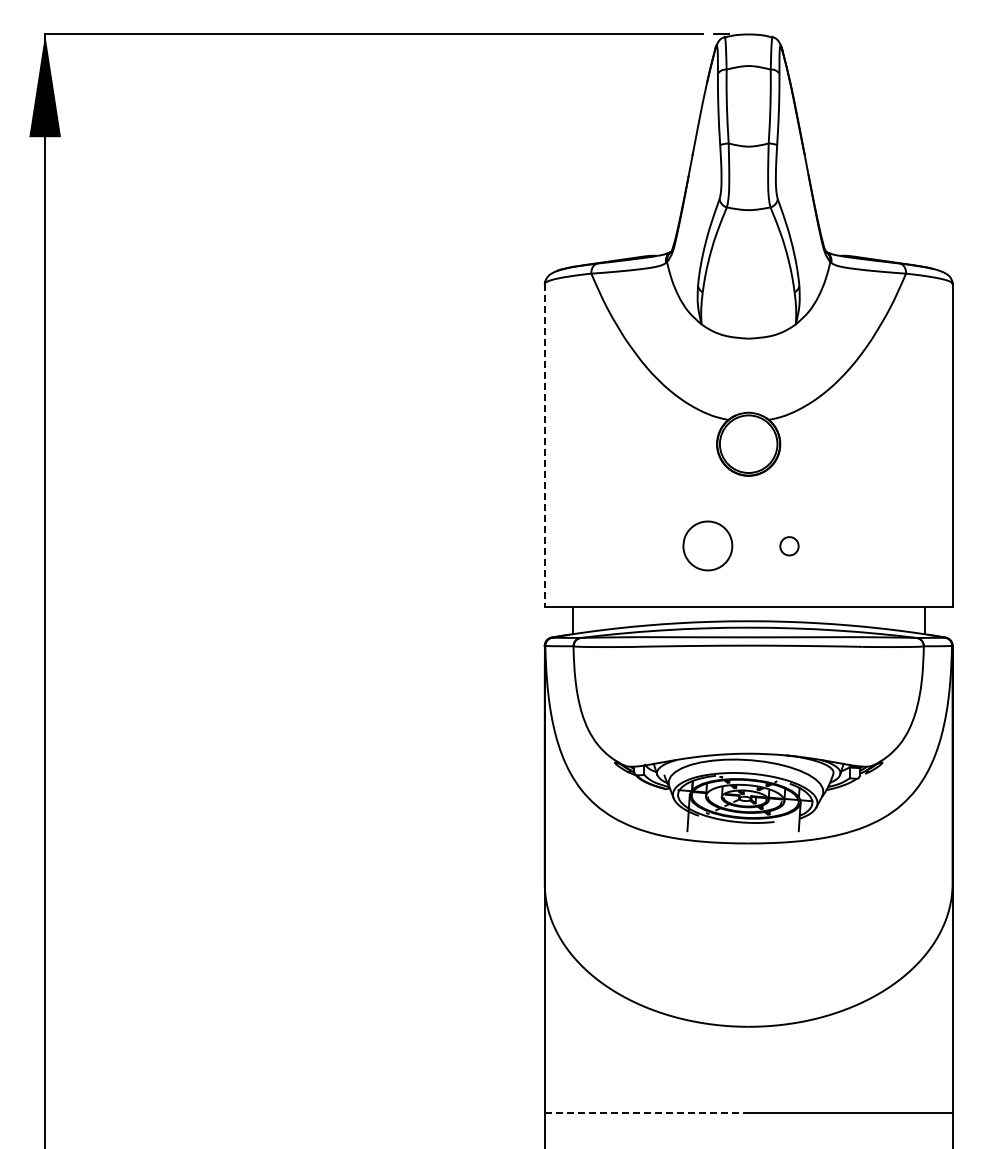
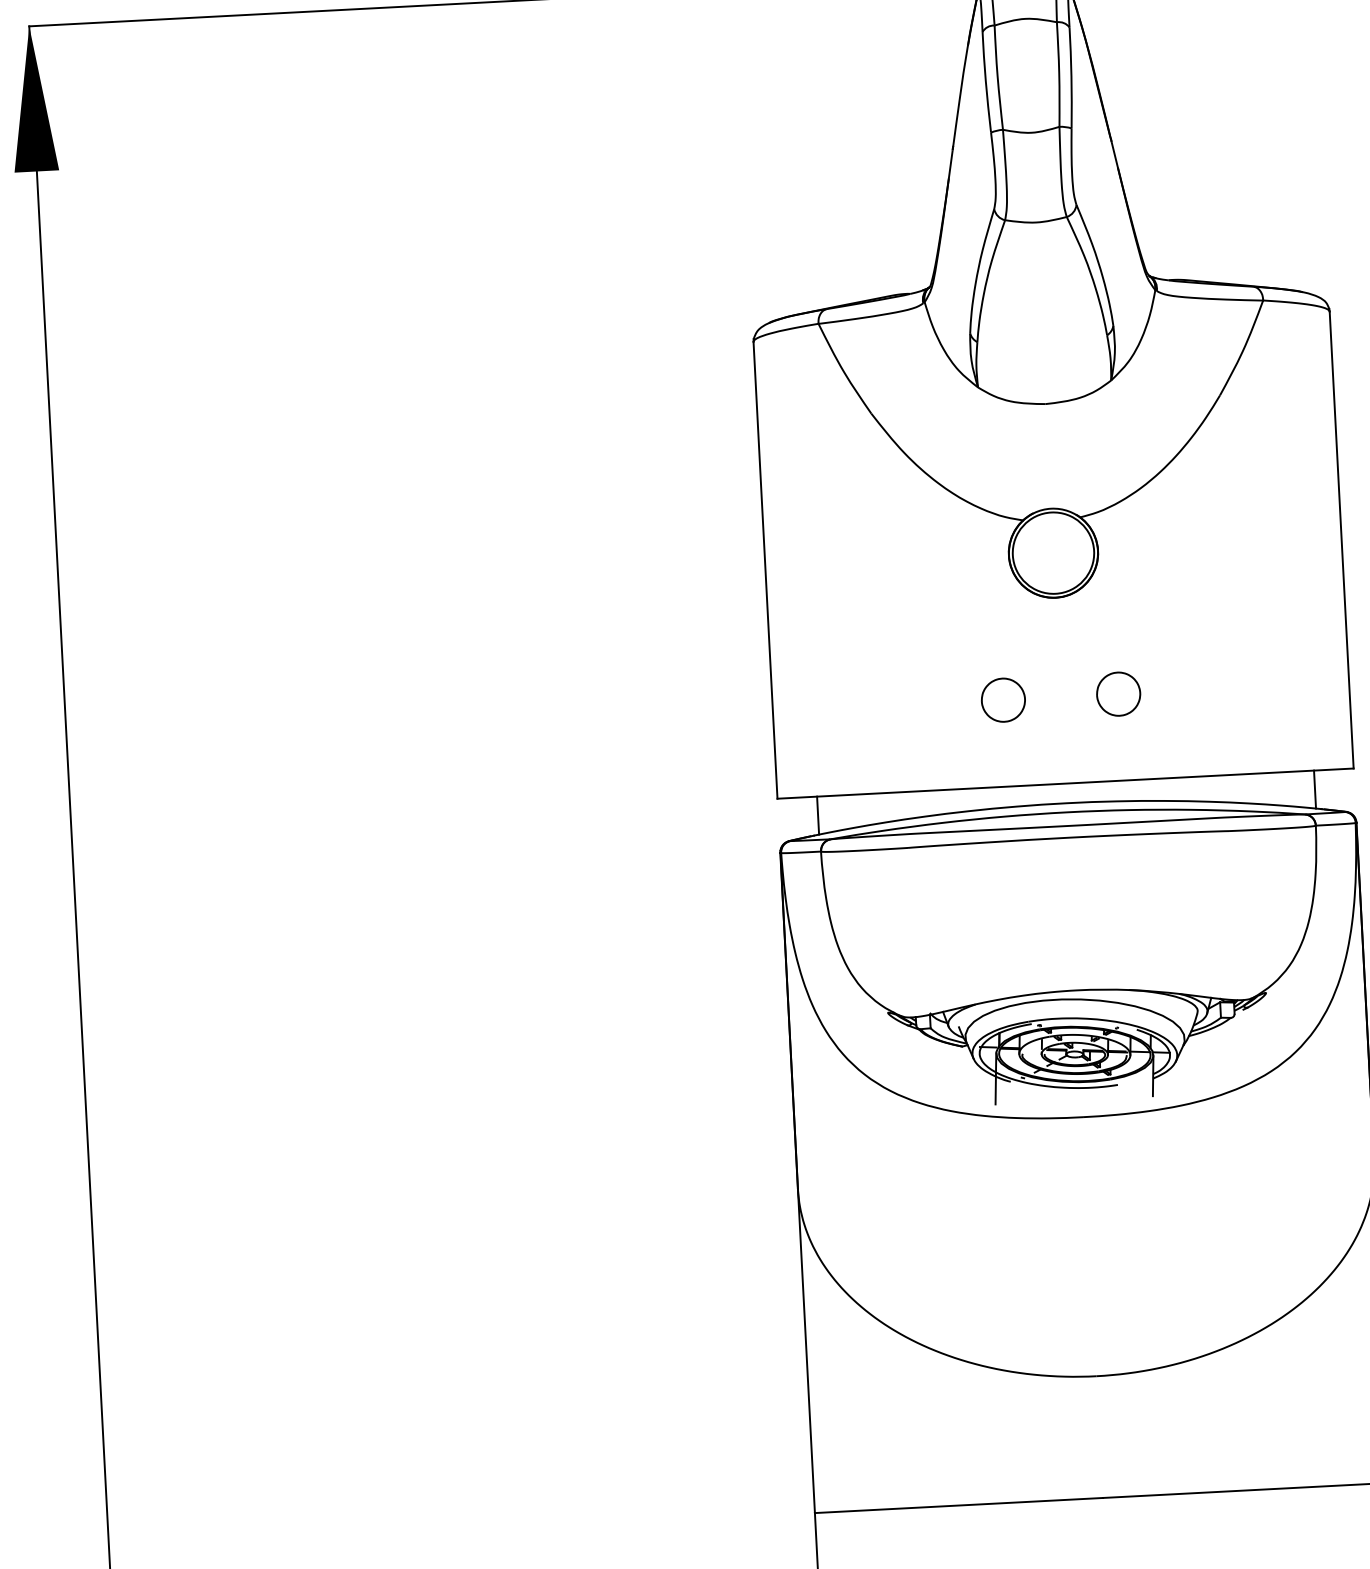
line: (544, 445) -> (765, 570), dashed -> solid
part: (707, 546) -> (1002, 700), size x0.62
part: (789, 546) -> (1118, 694), size x1.67
line: (646, 1112) -> (958, 1504), dashed -> solid

